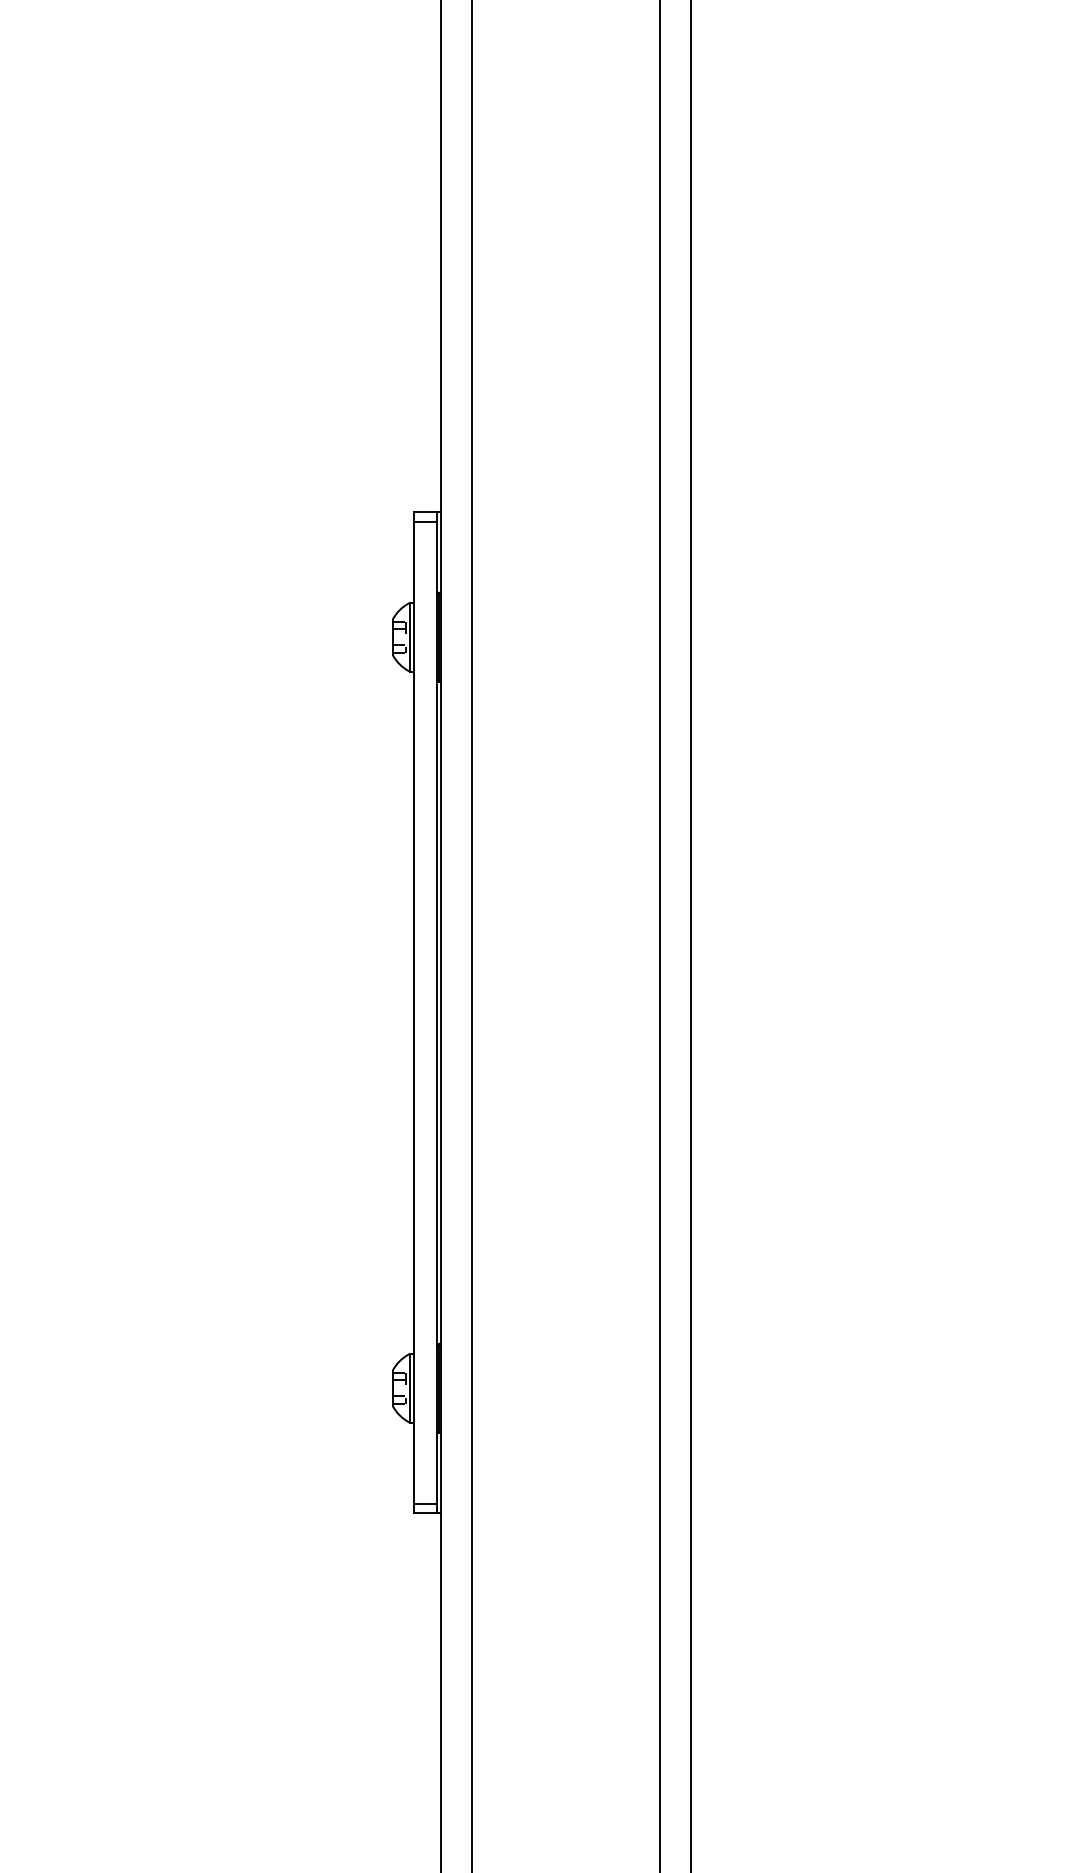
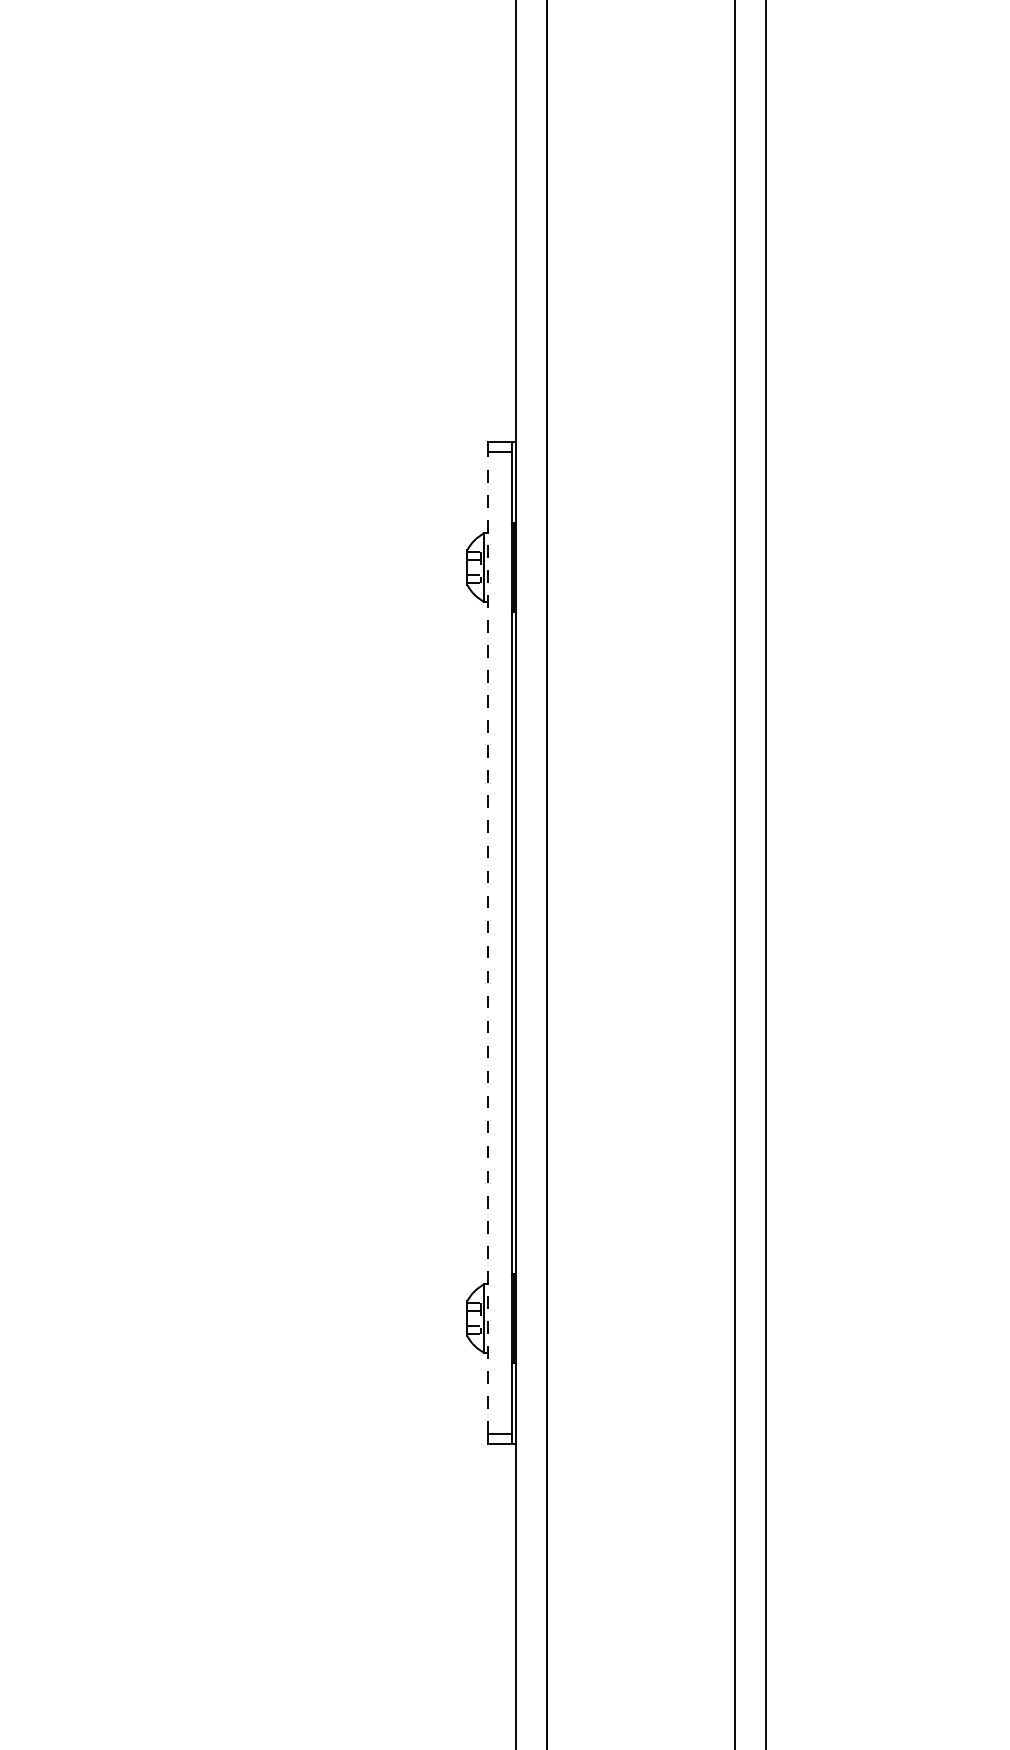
line: (413, 1012) -> (488, 942), solid -> dashed

